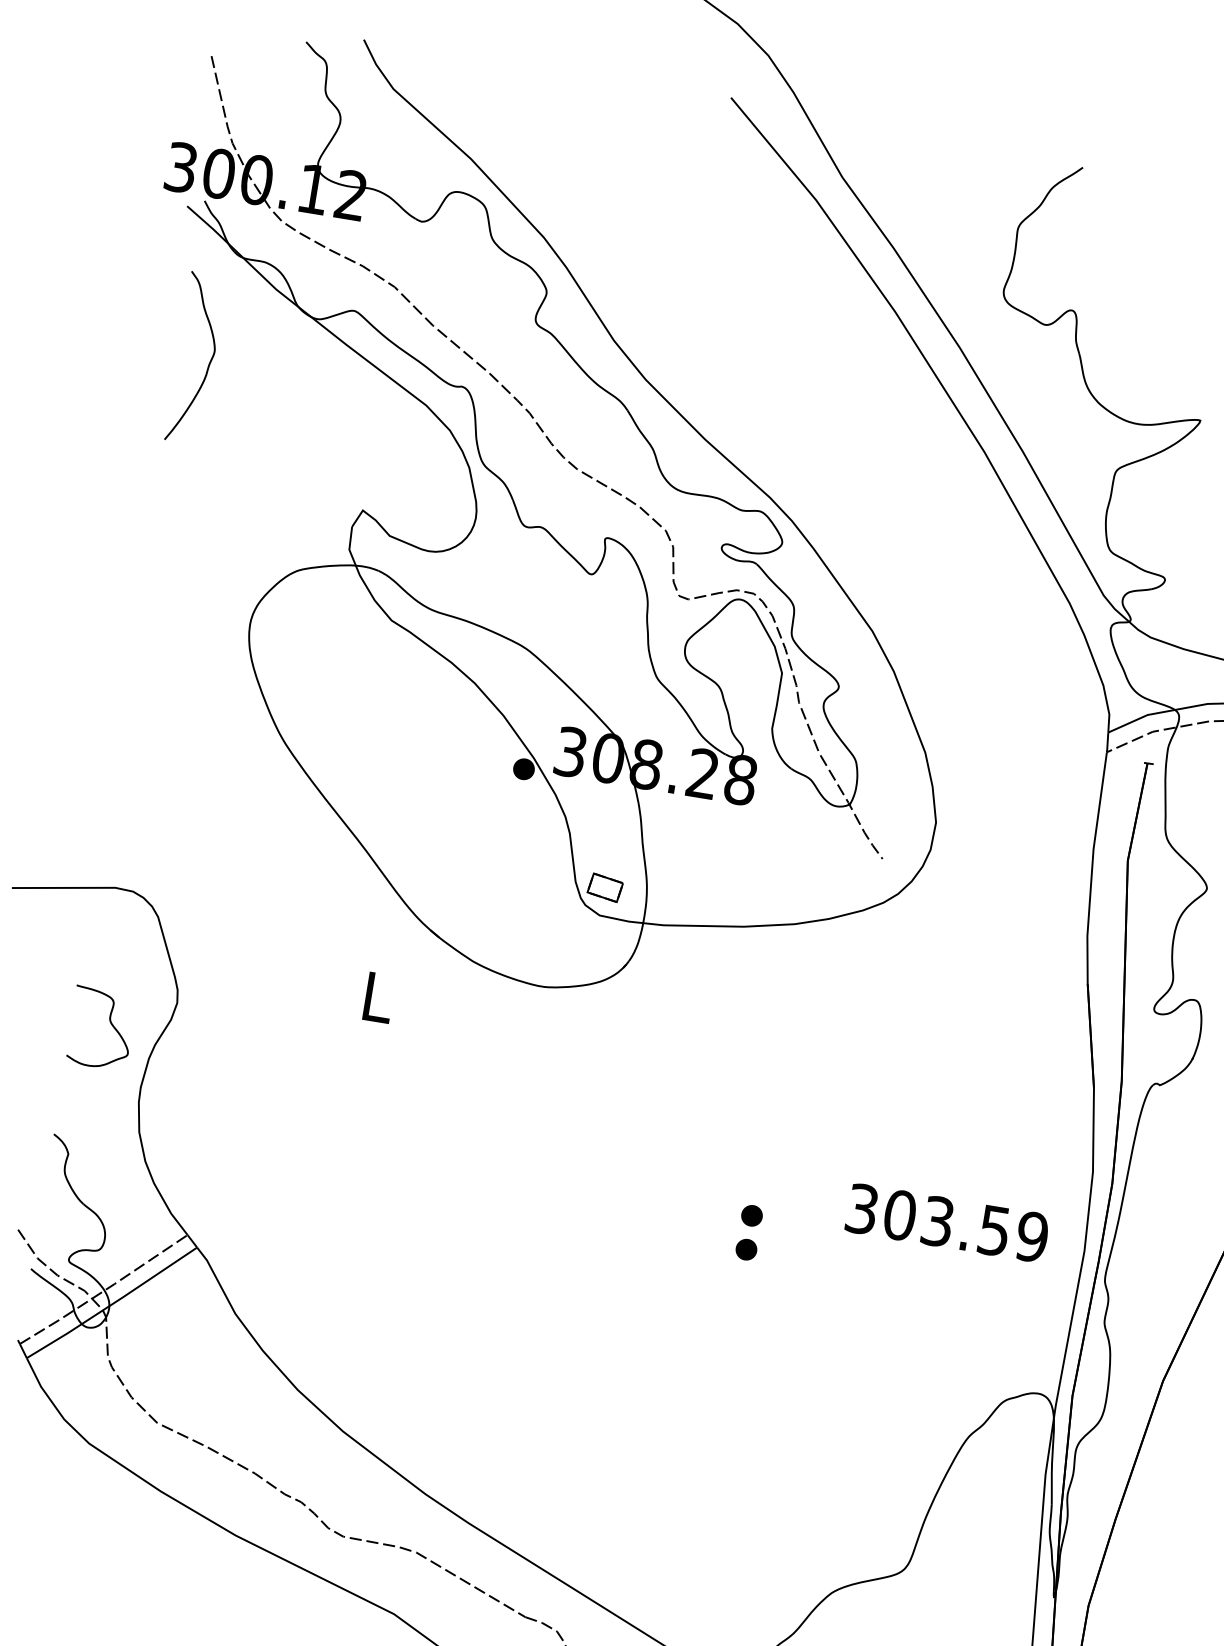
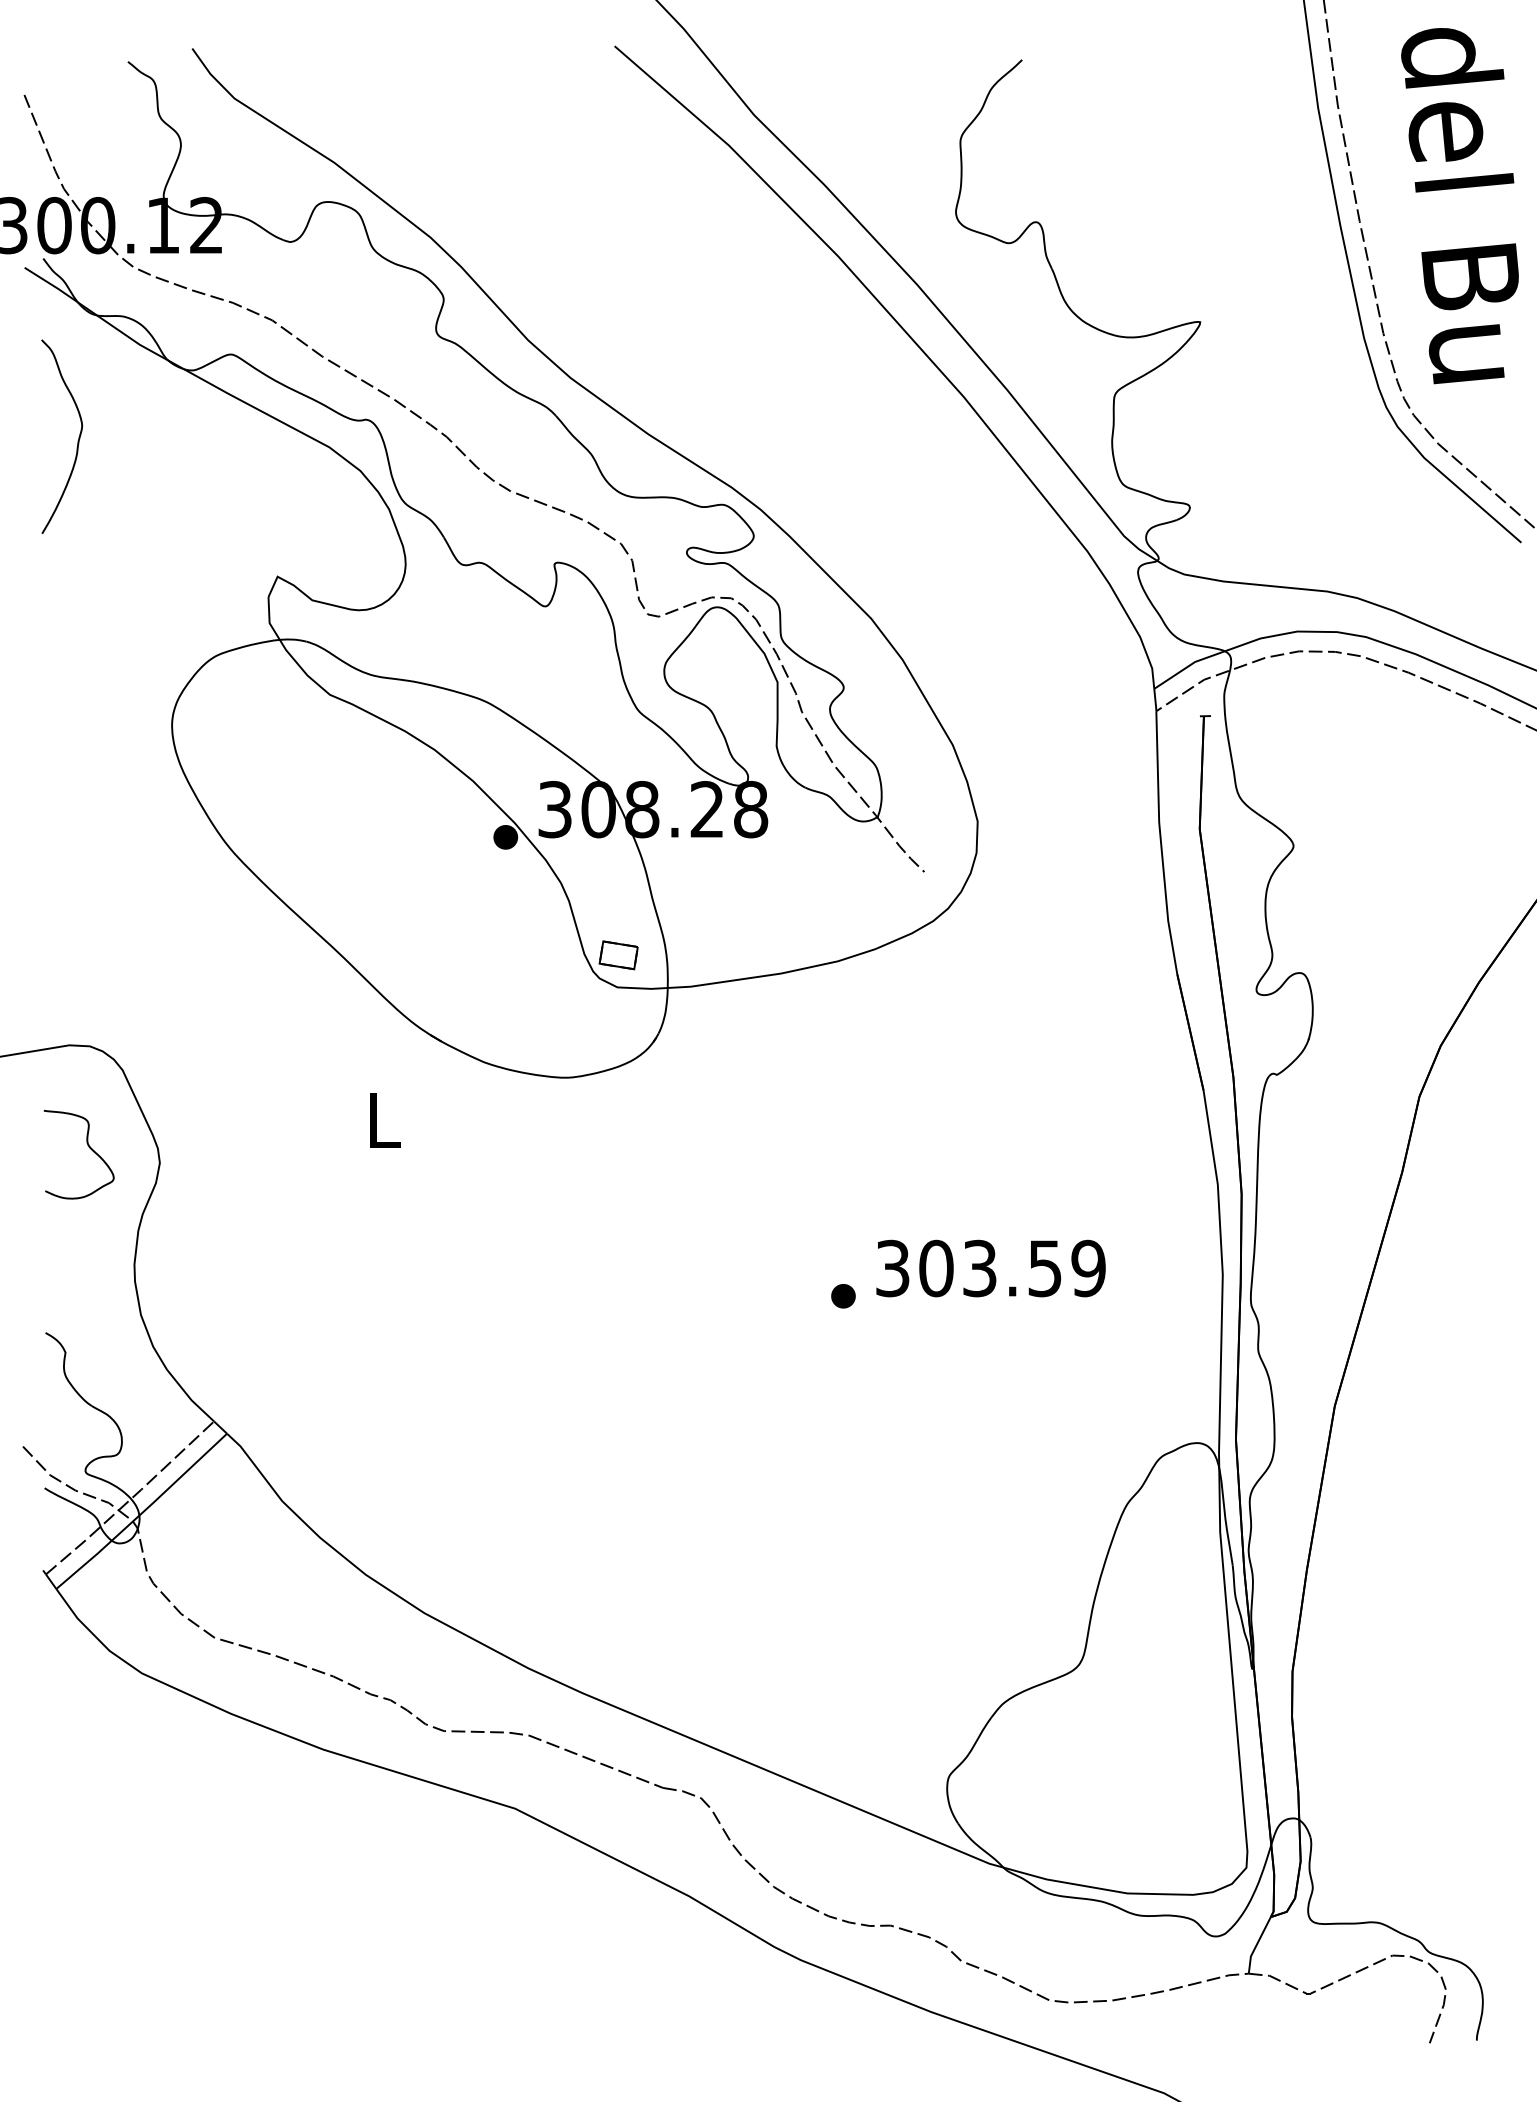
curve: (110, 1023) -> (88, 1147), moved
text: (947, 1223) -> (990, 1268), moved
part: (746, 1249) -> (843, 1335), removed

